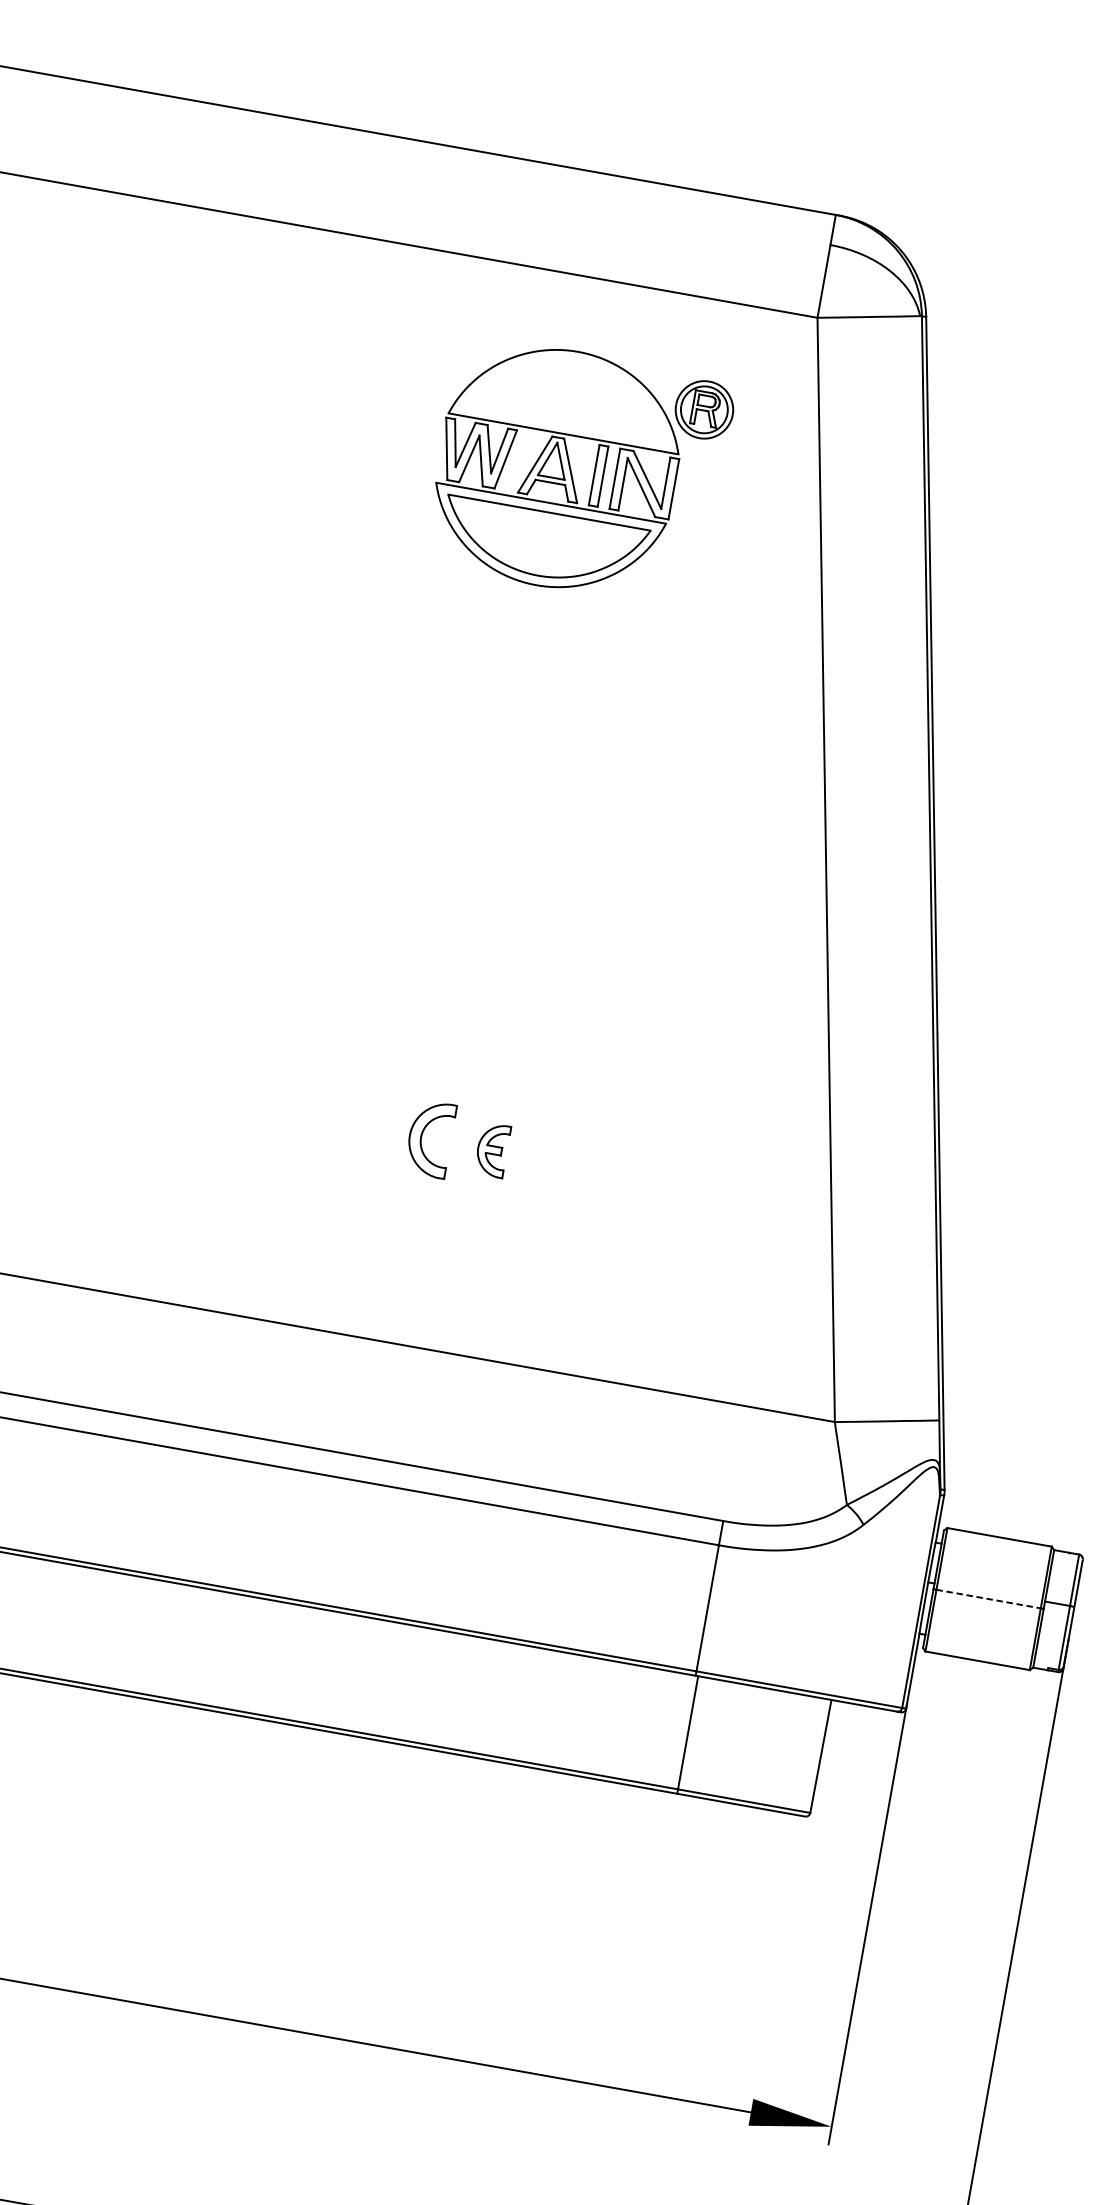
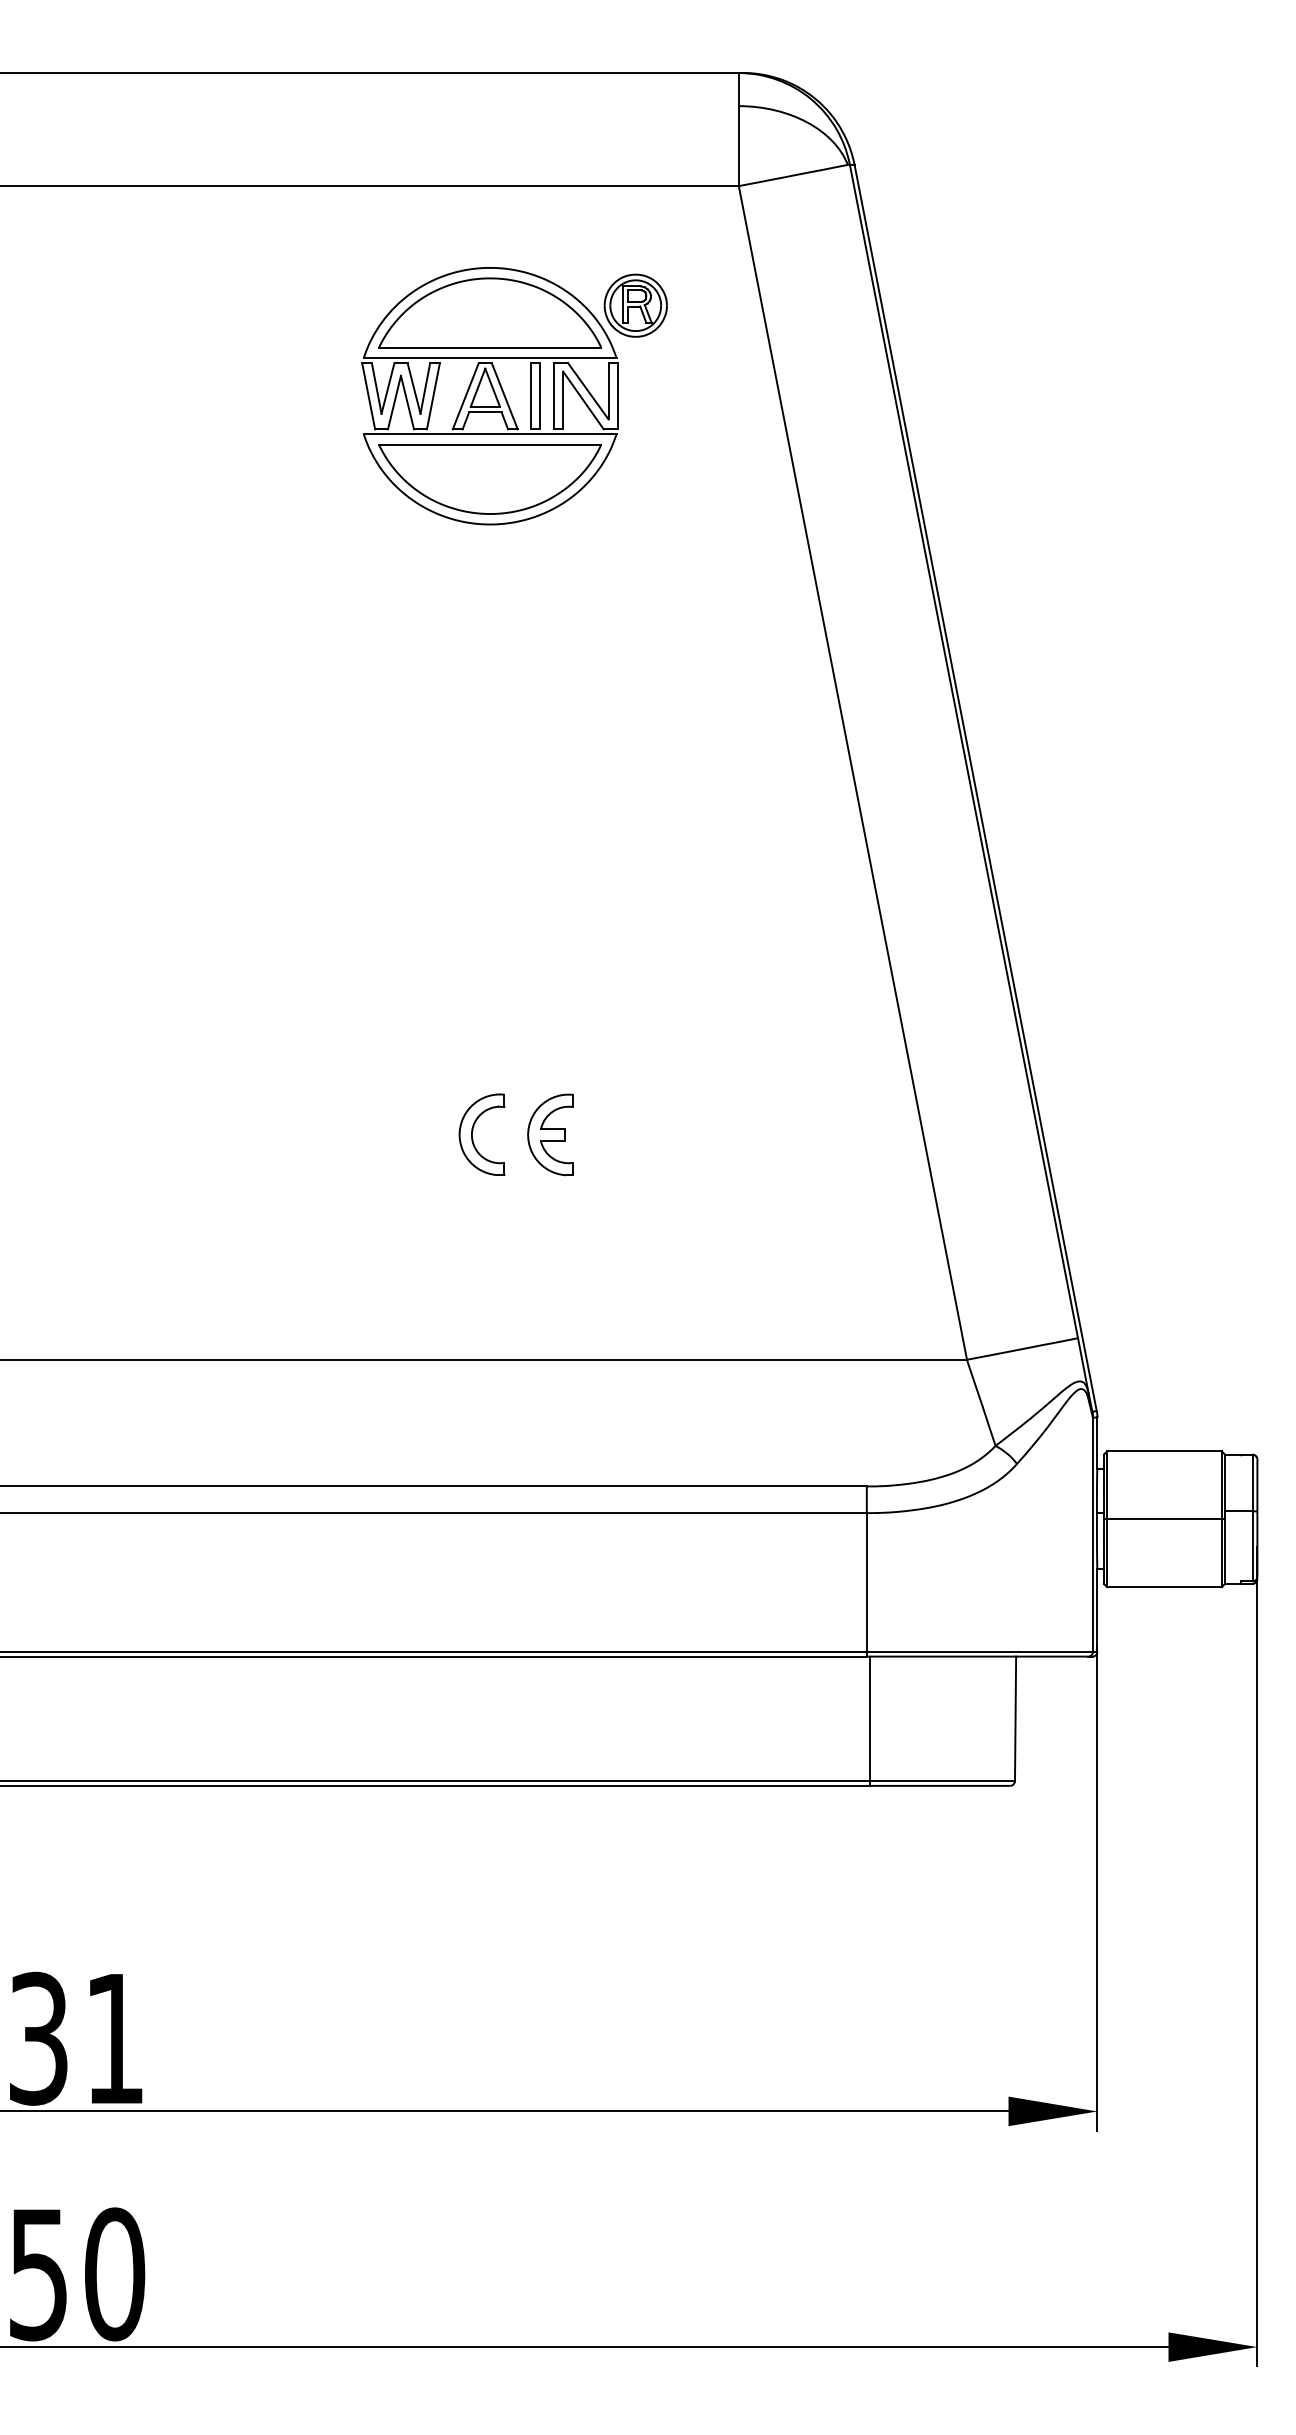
part: (570, 392) -> (489, 312), added
part: (492, 1149) -> (550, 1134), size x1.43
line: (988, 1599) -> (1164, 1519), dashed -> solid

